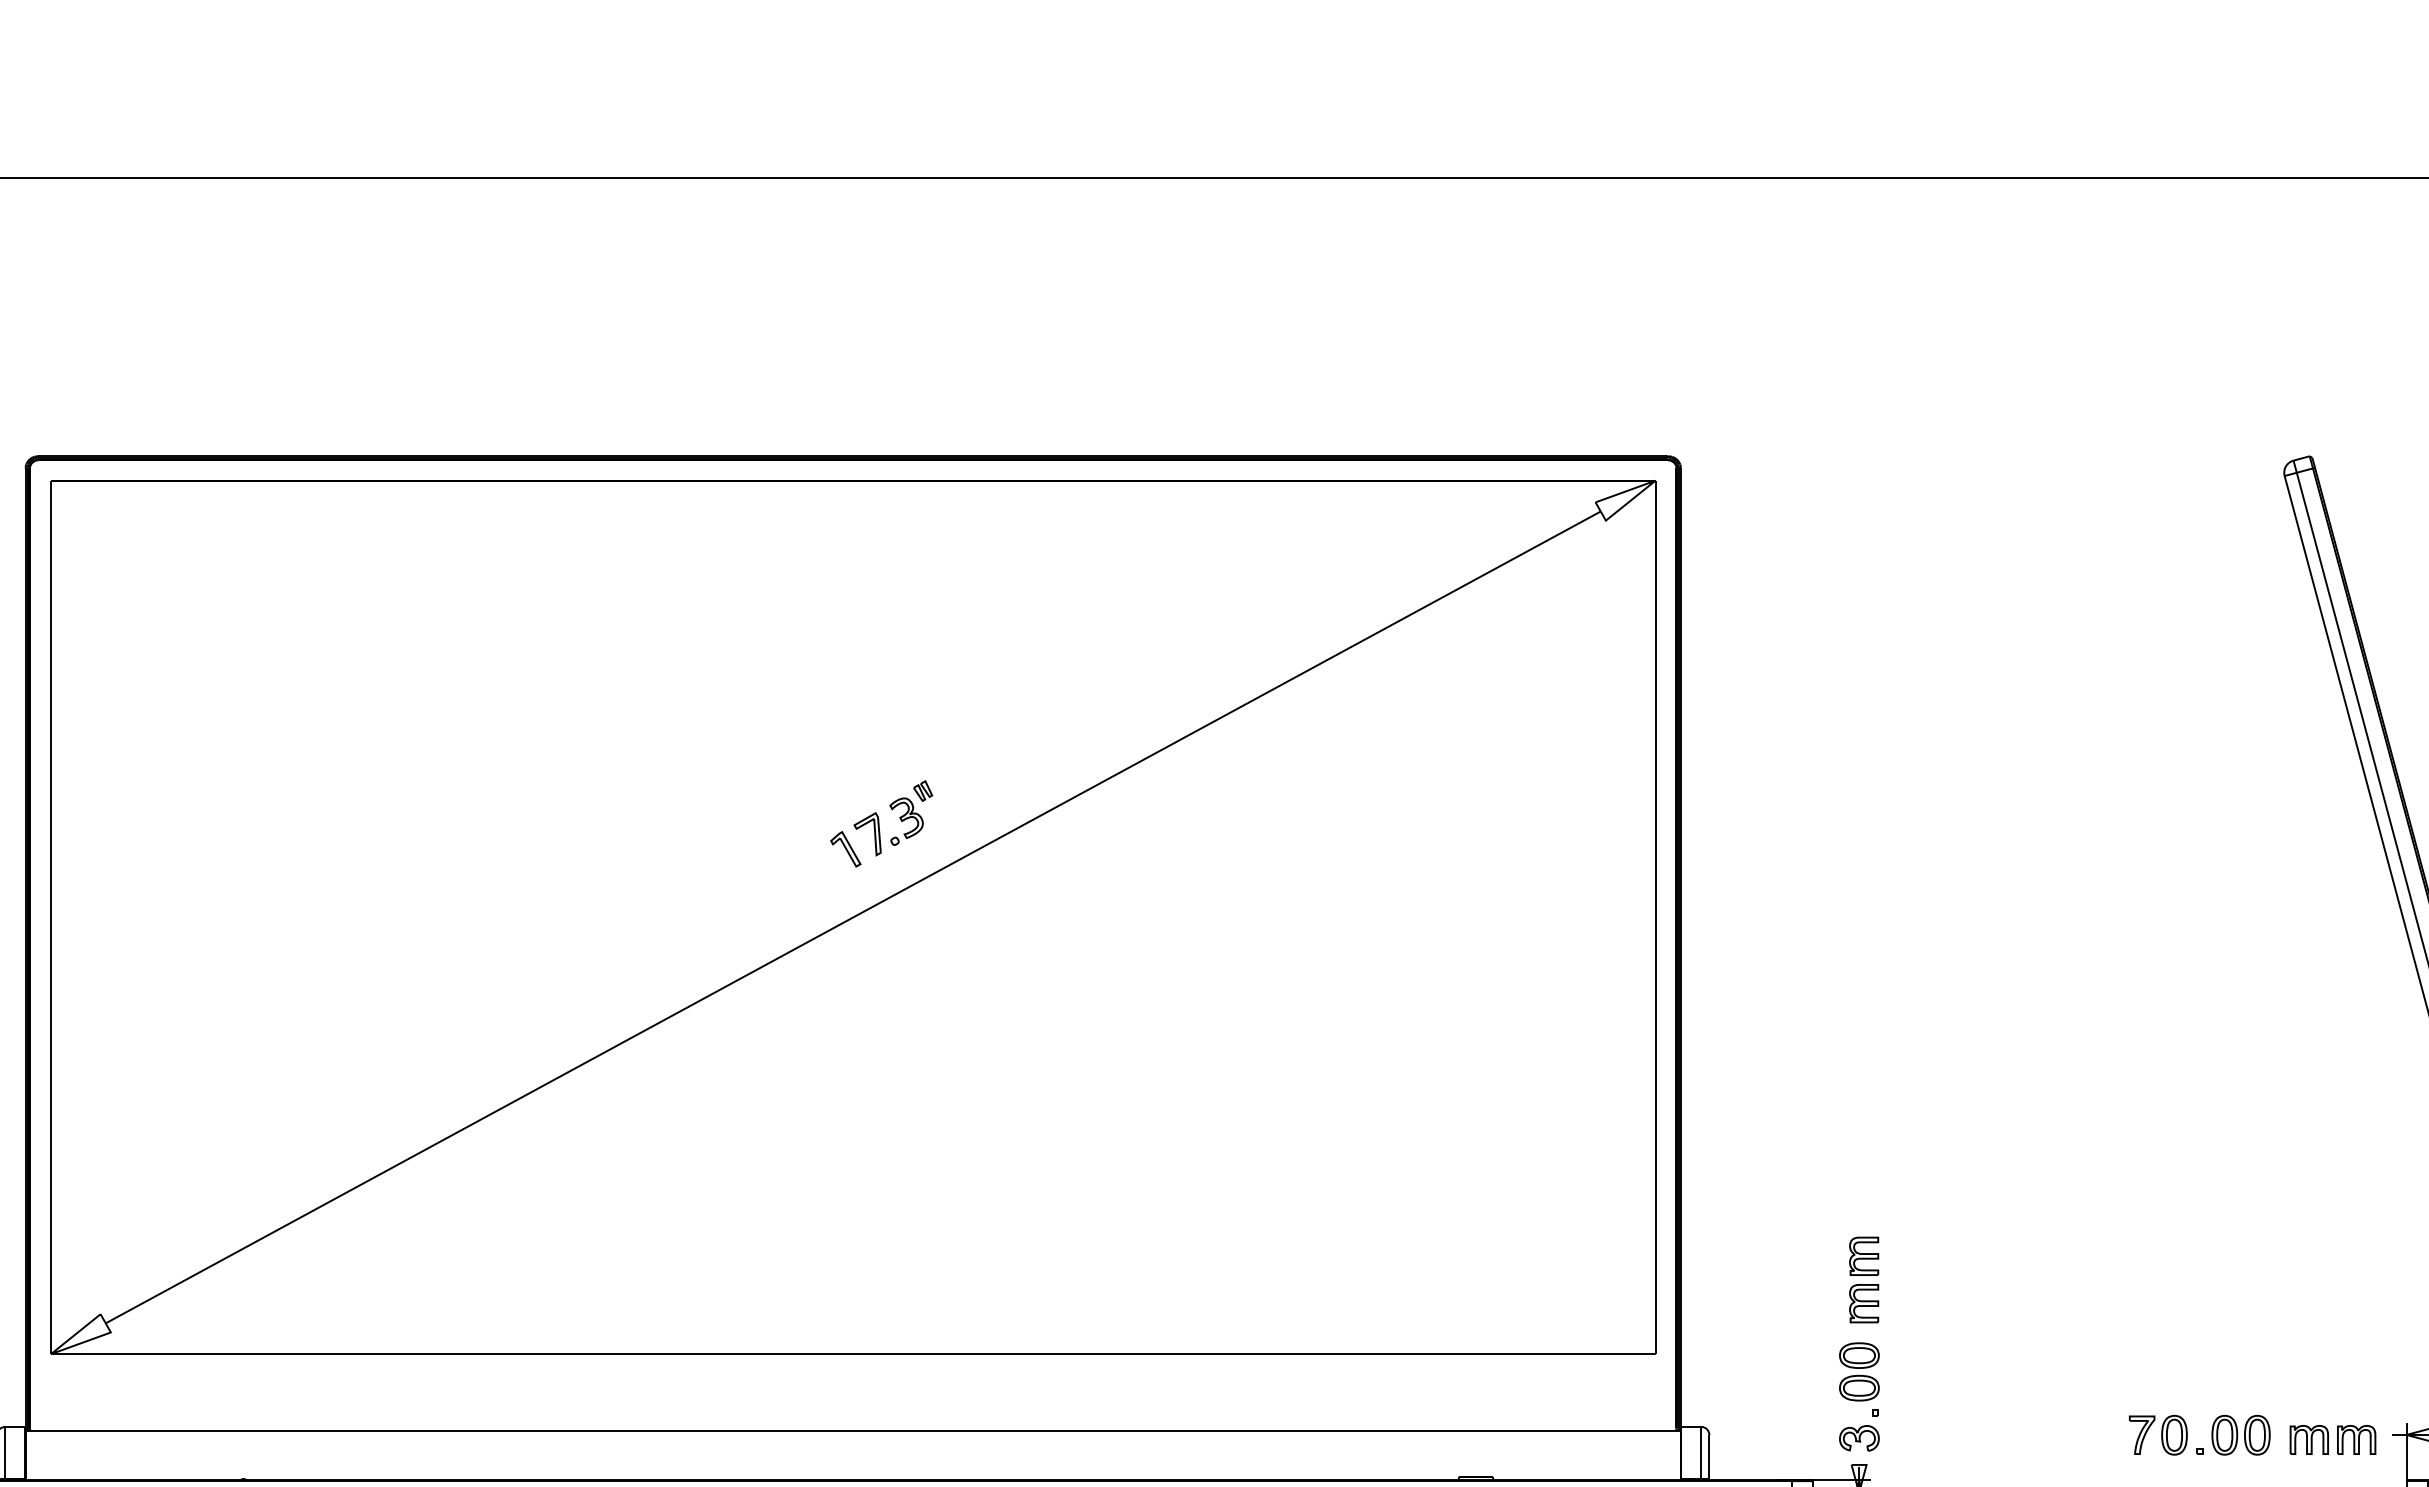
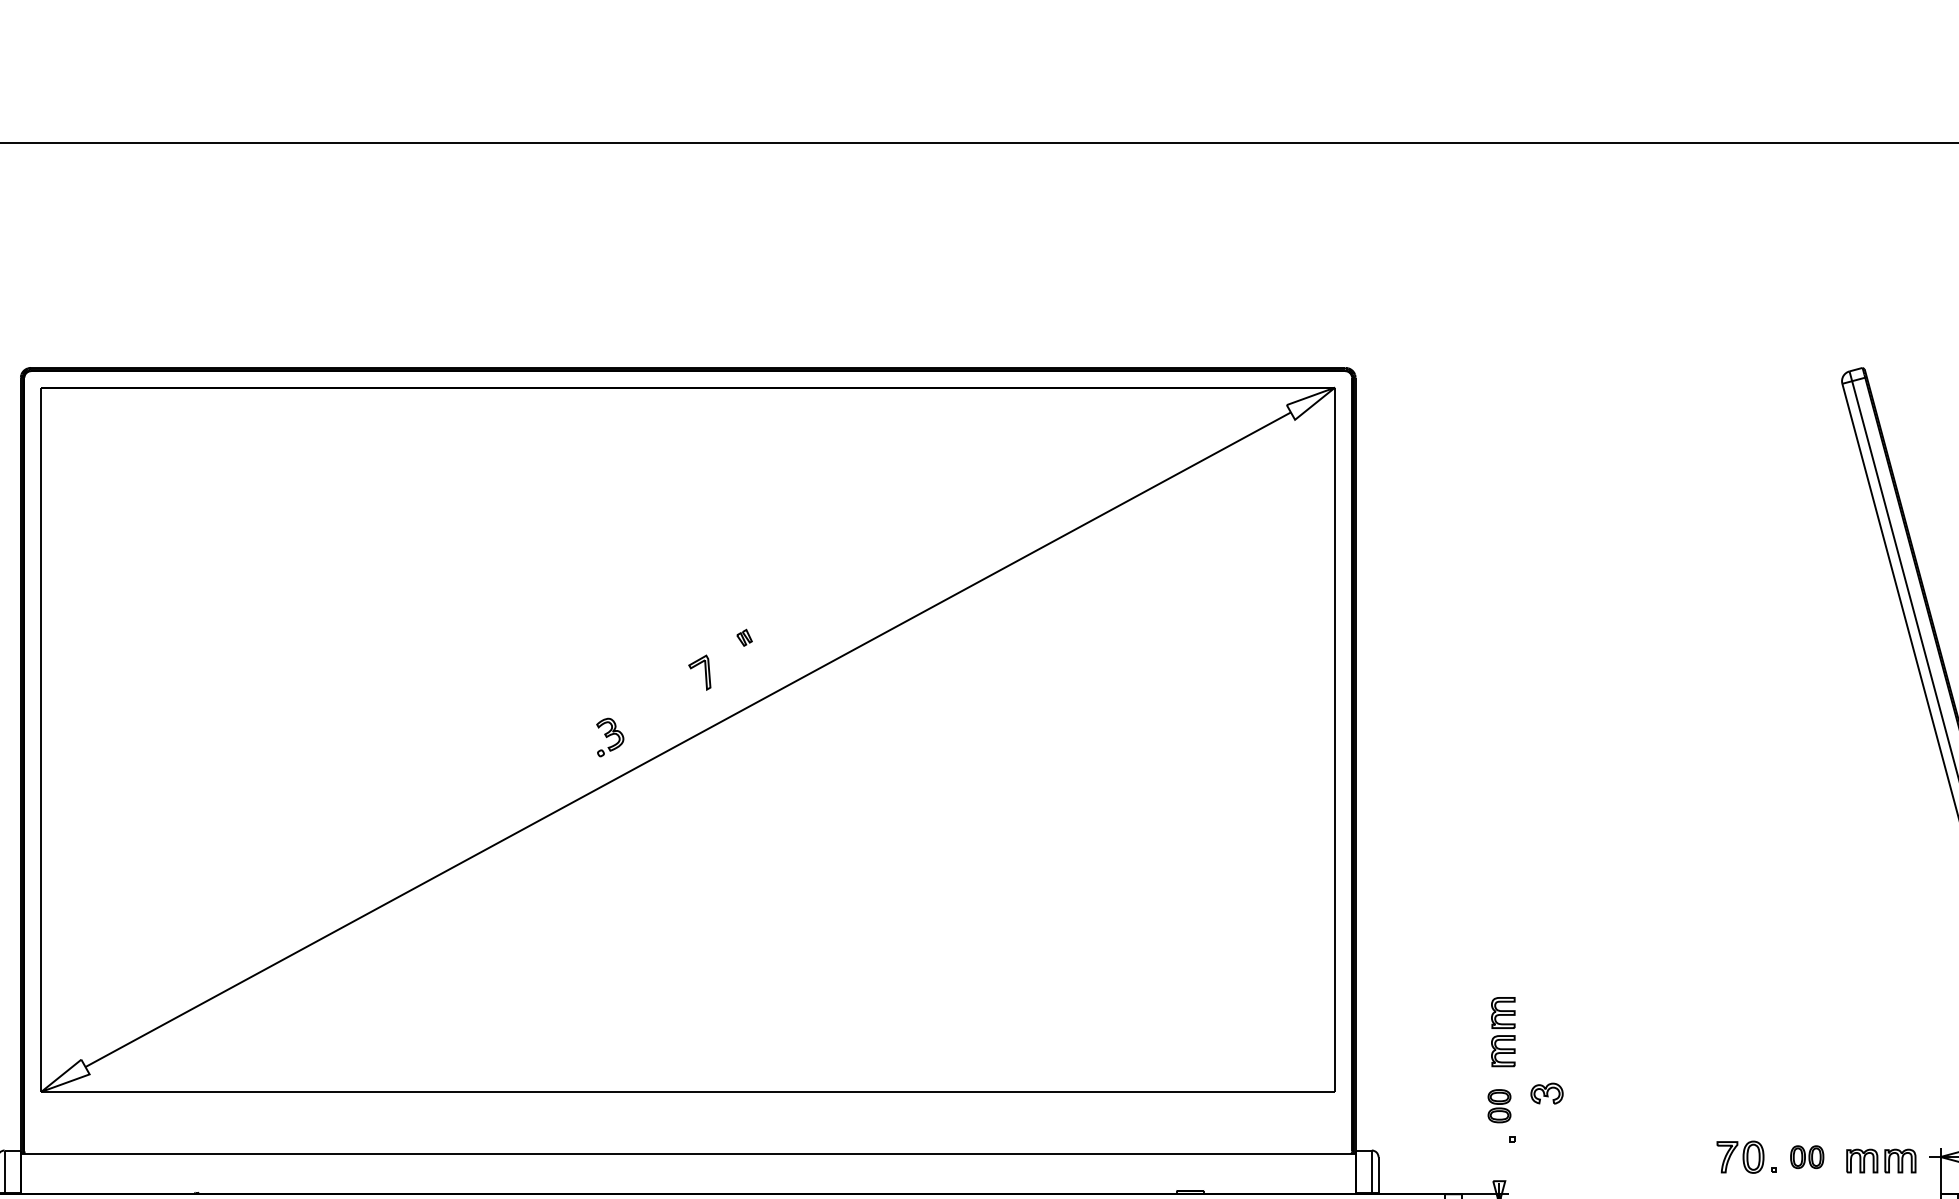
part: (906, 821) -> (610, 737), moved
part: (845, 849) -> (681, 684), removed
part: (1859, 1371) -> (1499, 1105), size x0.7
part: (2240, 1434) -> (1806, 1156), size x0.7
part: (1859, 1438) -> (1547, 1093), moved

